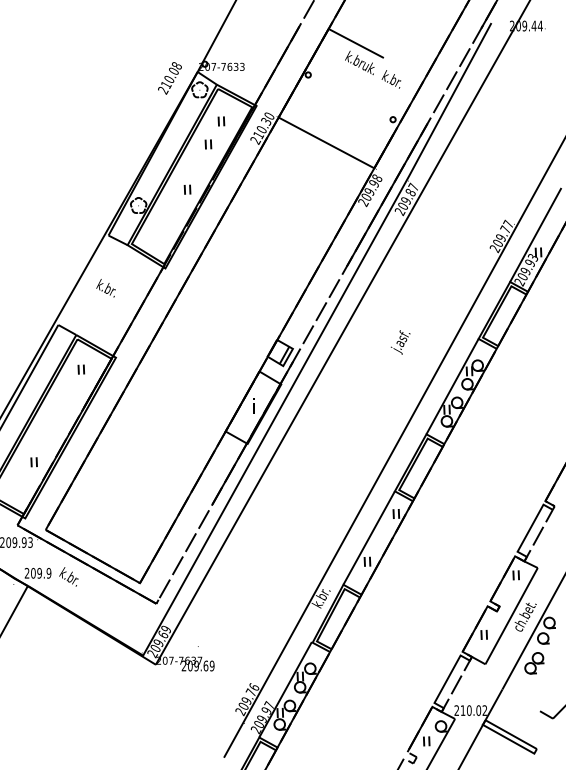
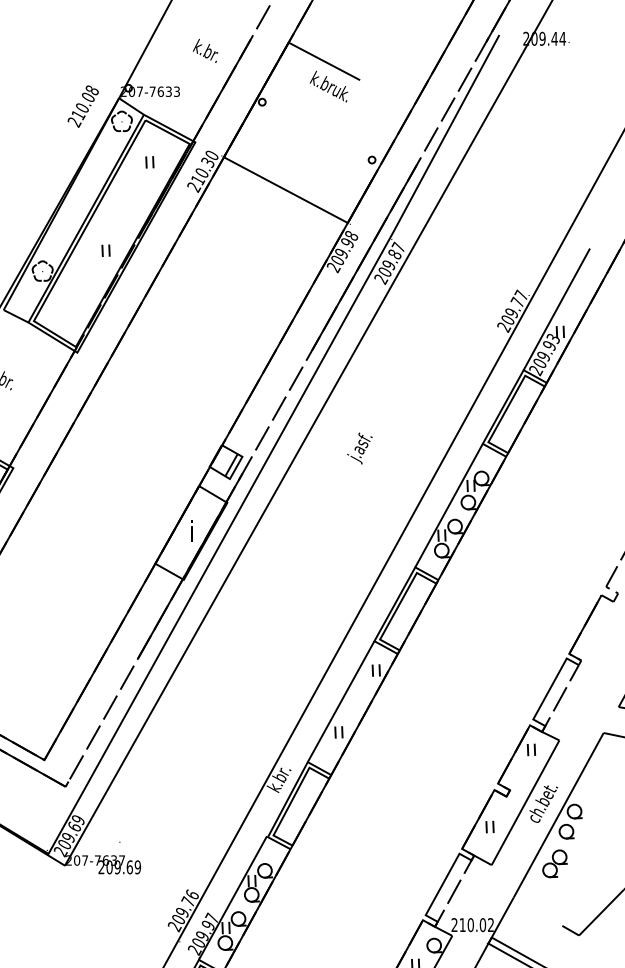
text: (391, 79) -> (205, 51), moved
part: (208, 144) -> (133, 192), removed
text: (400, 342) -> (359, 448), moved

